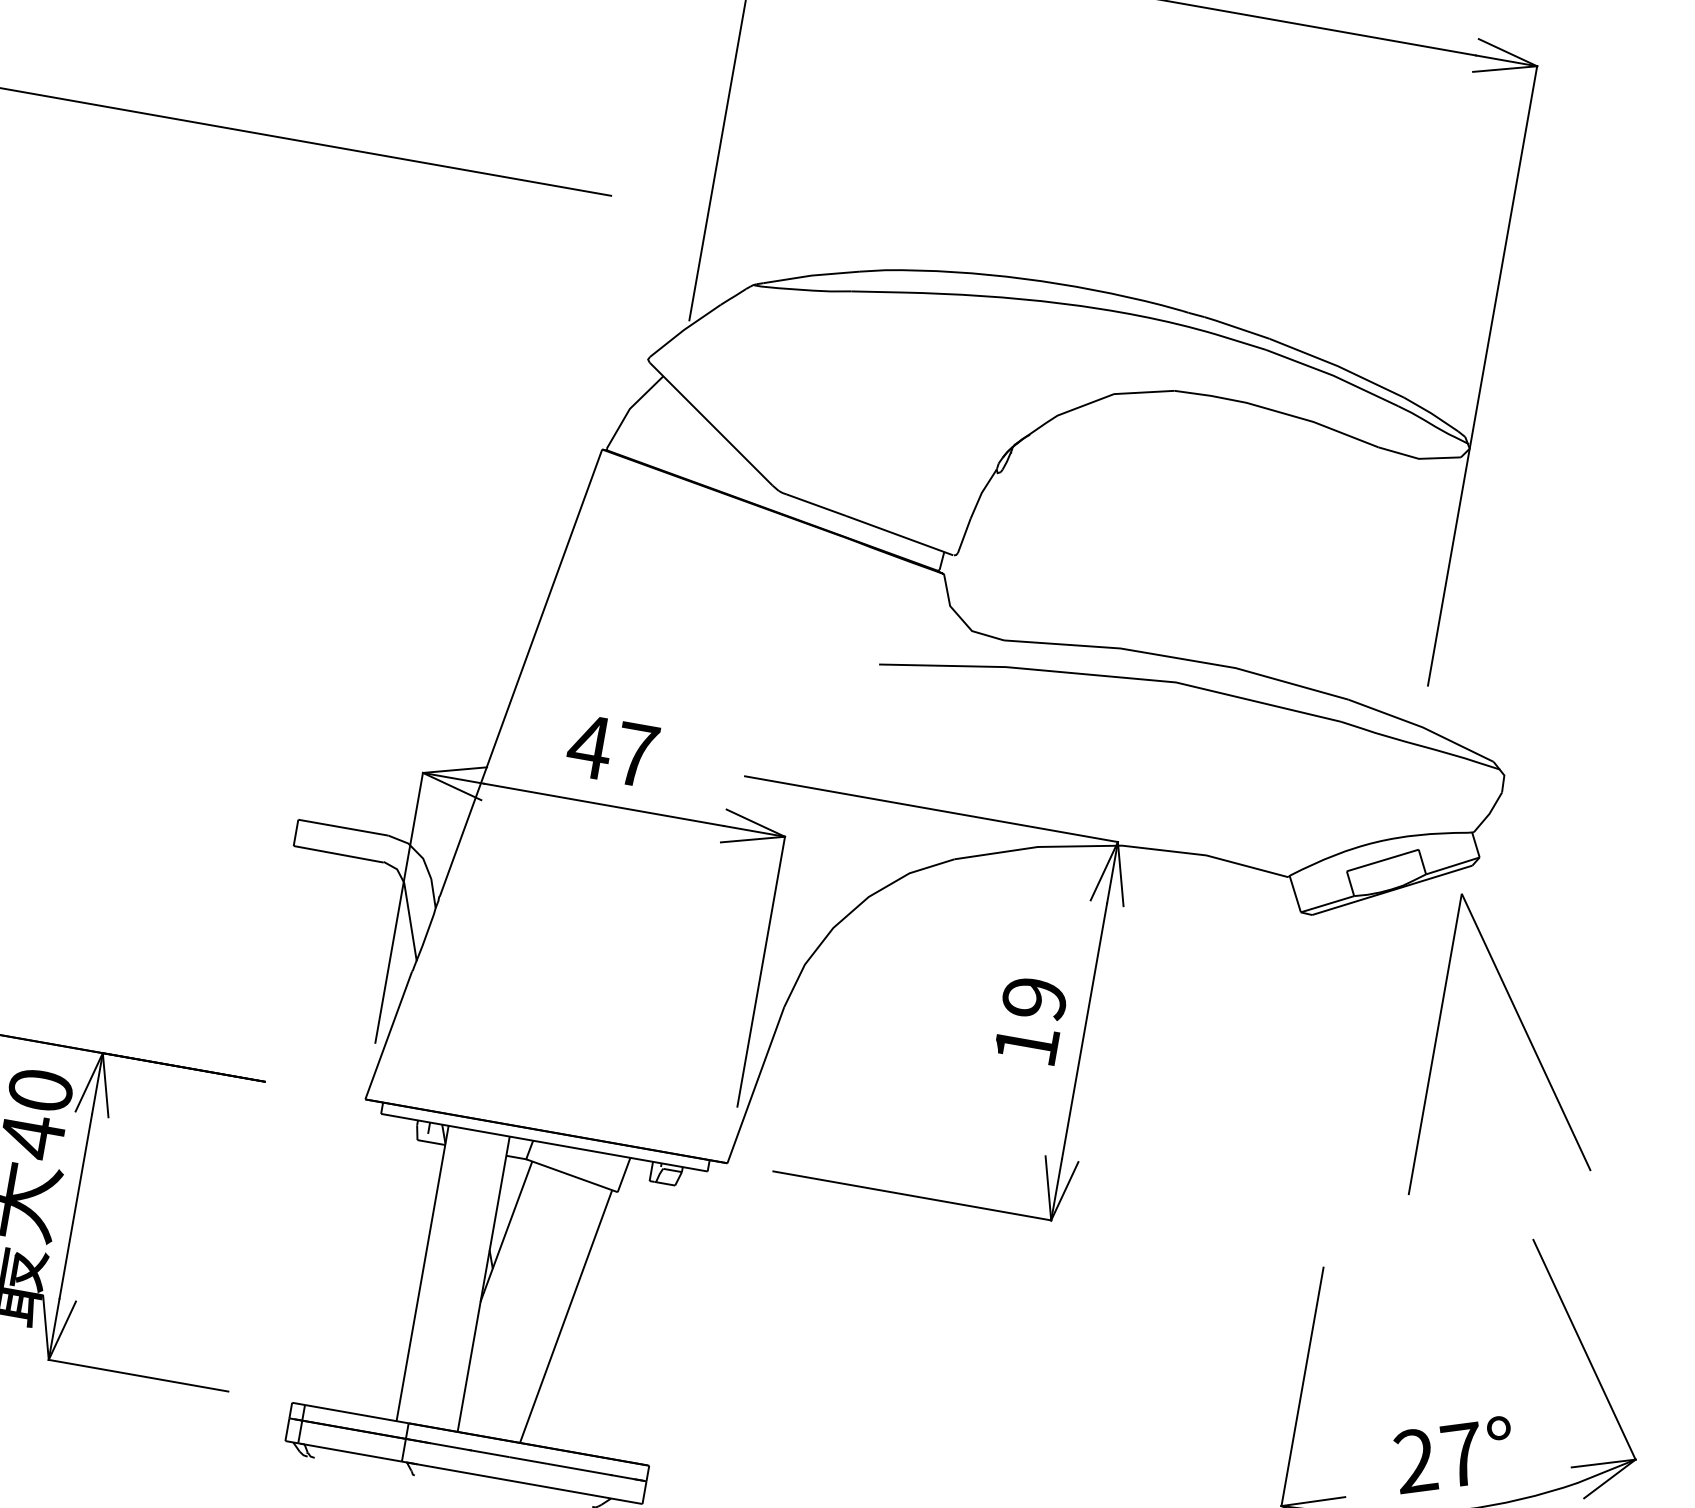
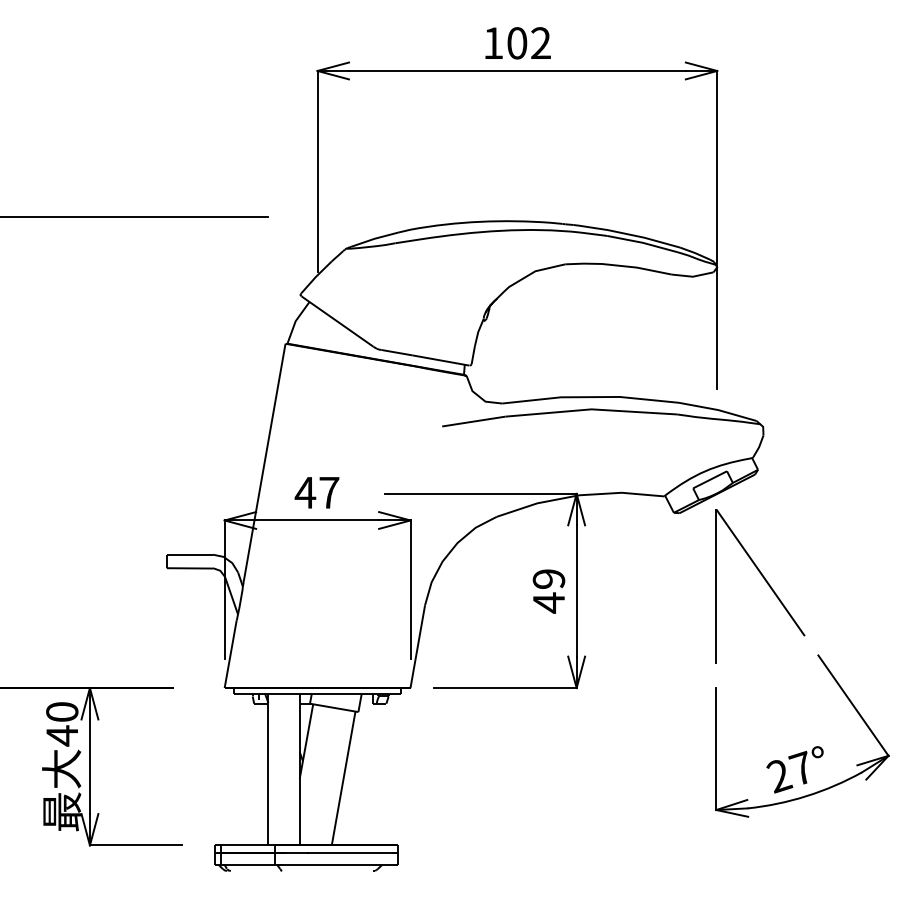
text: (1025, 1044) -> (548, 602), 19 -> 49
part: (1534, 1055) -> (766, 583), moved

